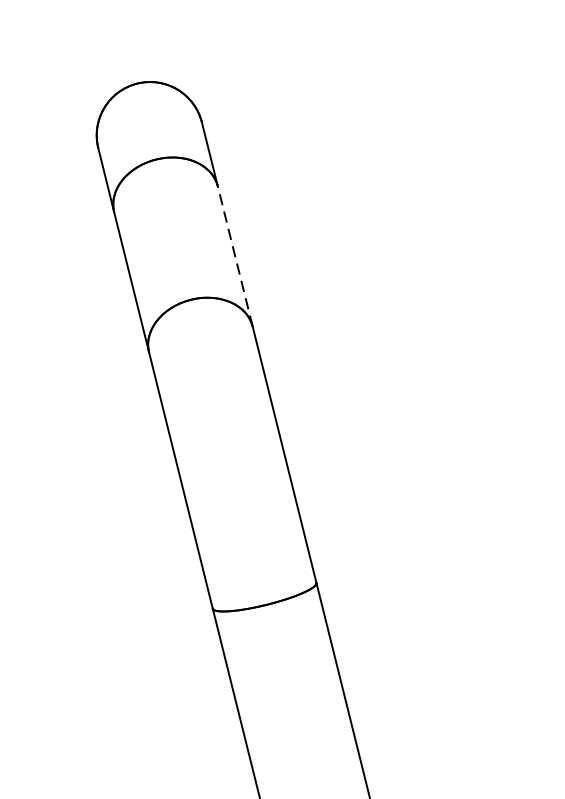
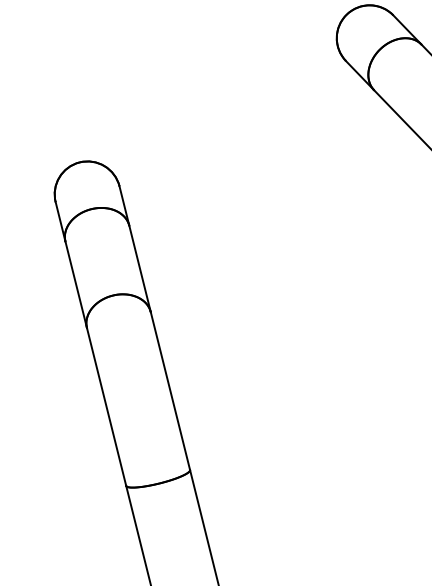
line: (235, 255) -> (140, 268), dashed -> solid

